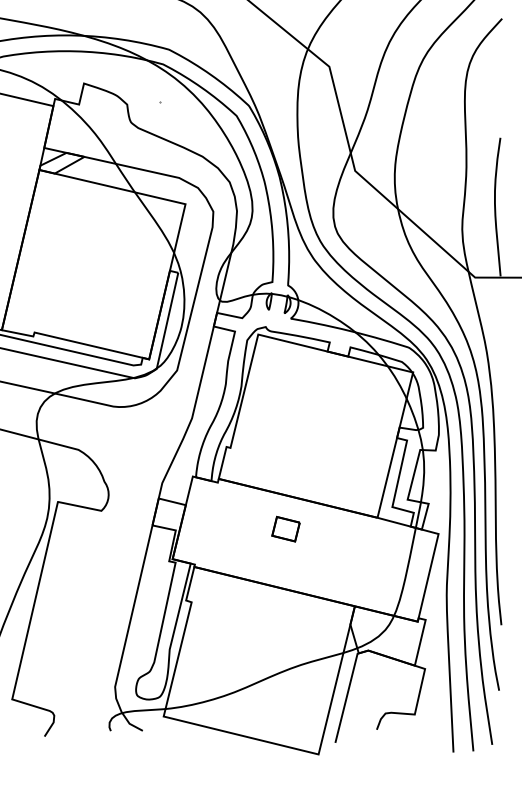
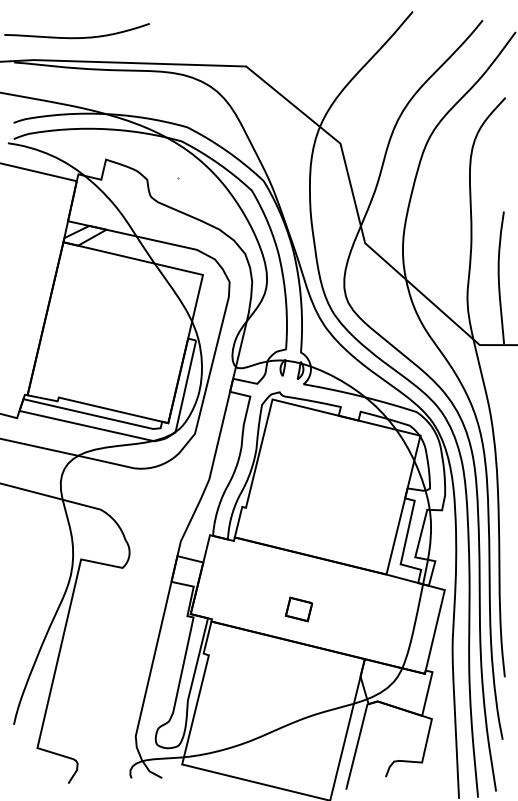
part: (285, 529) -> (298, 609), moved

